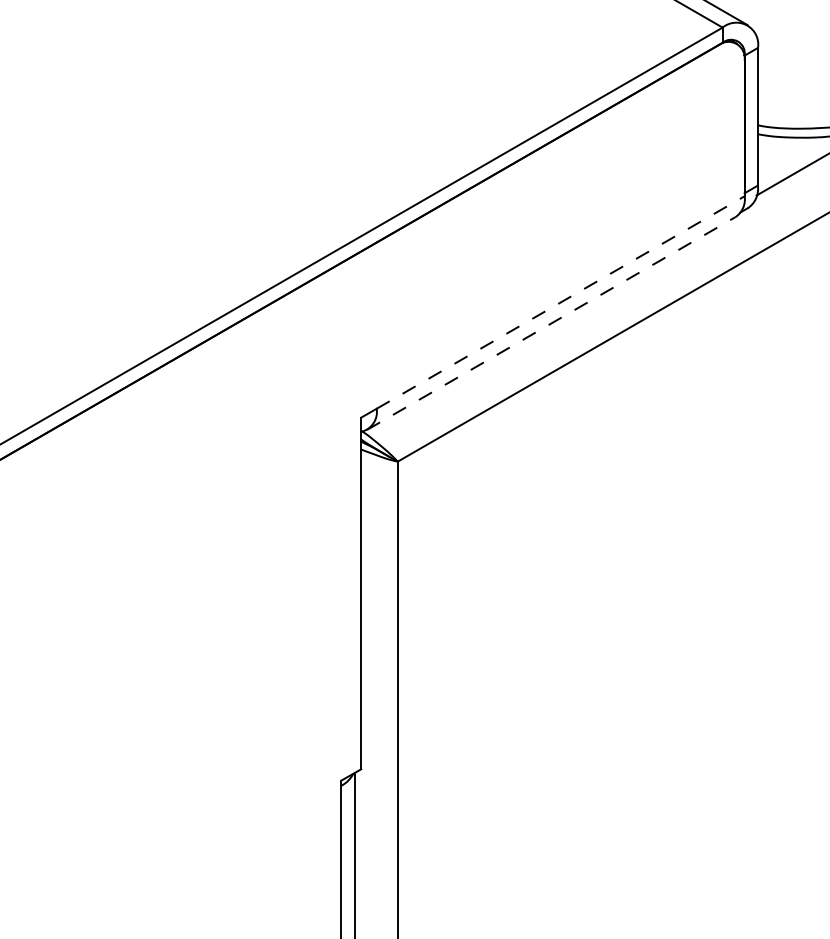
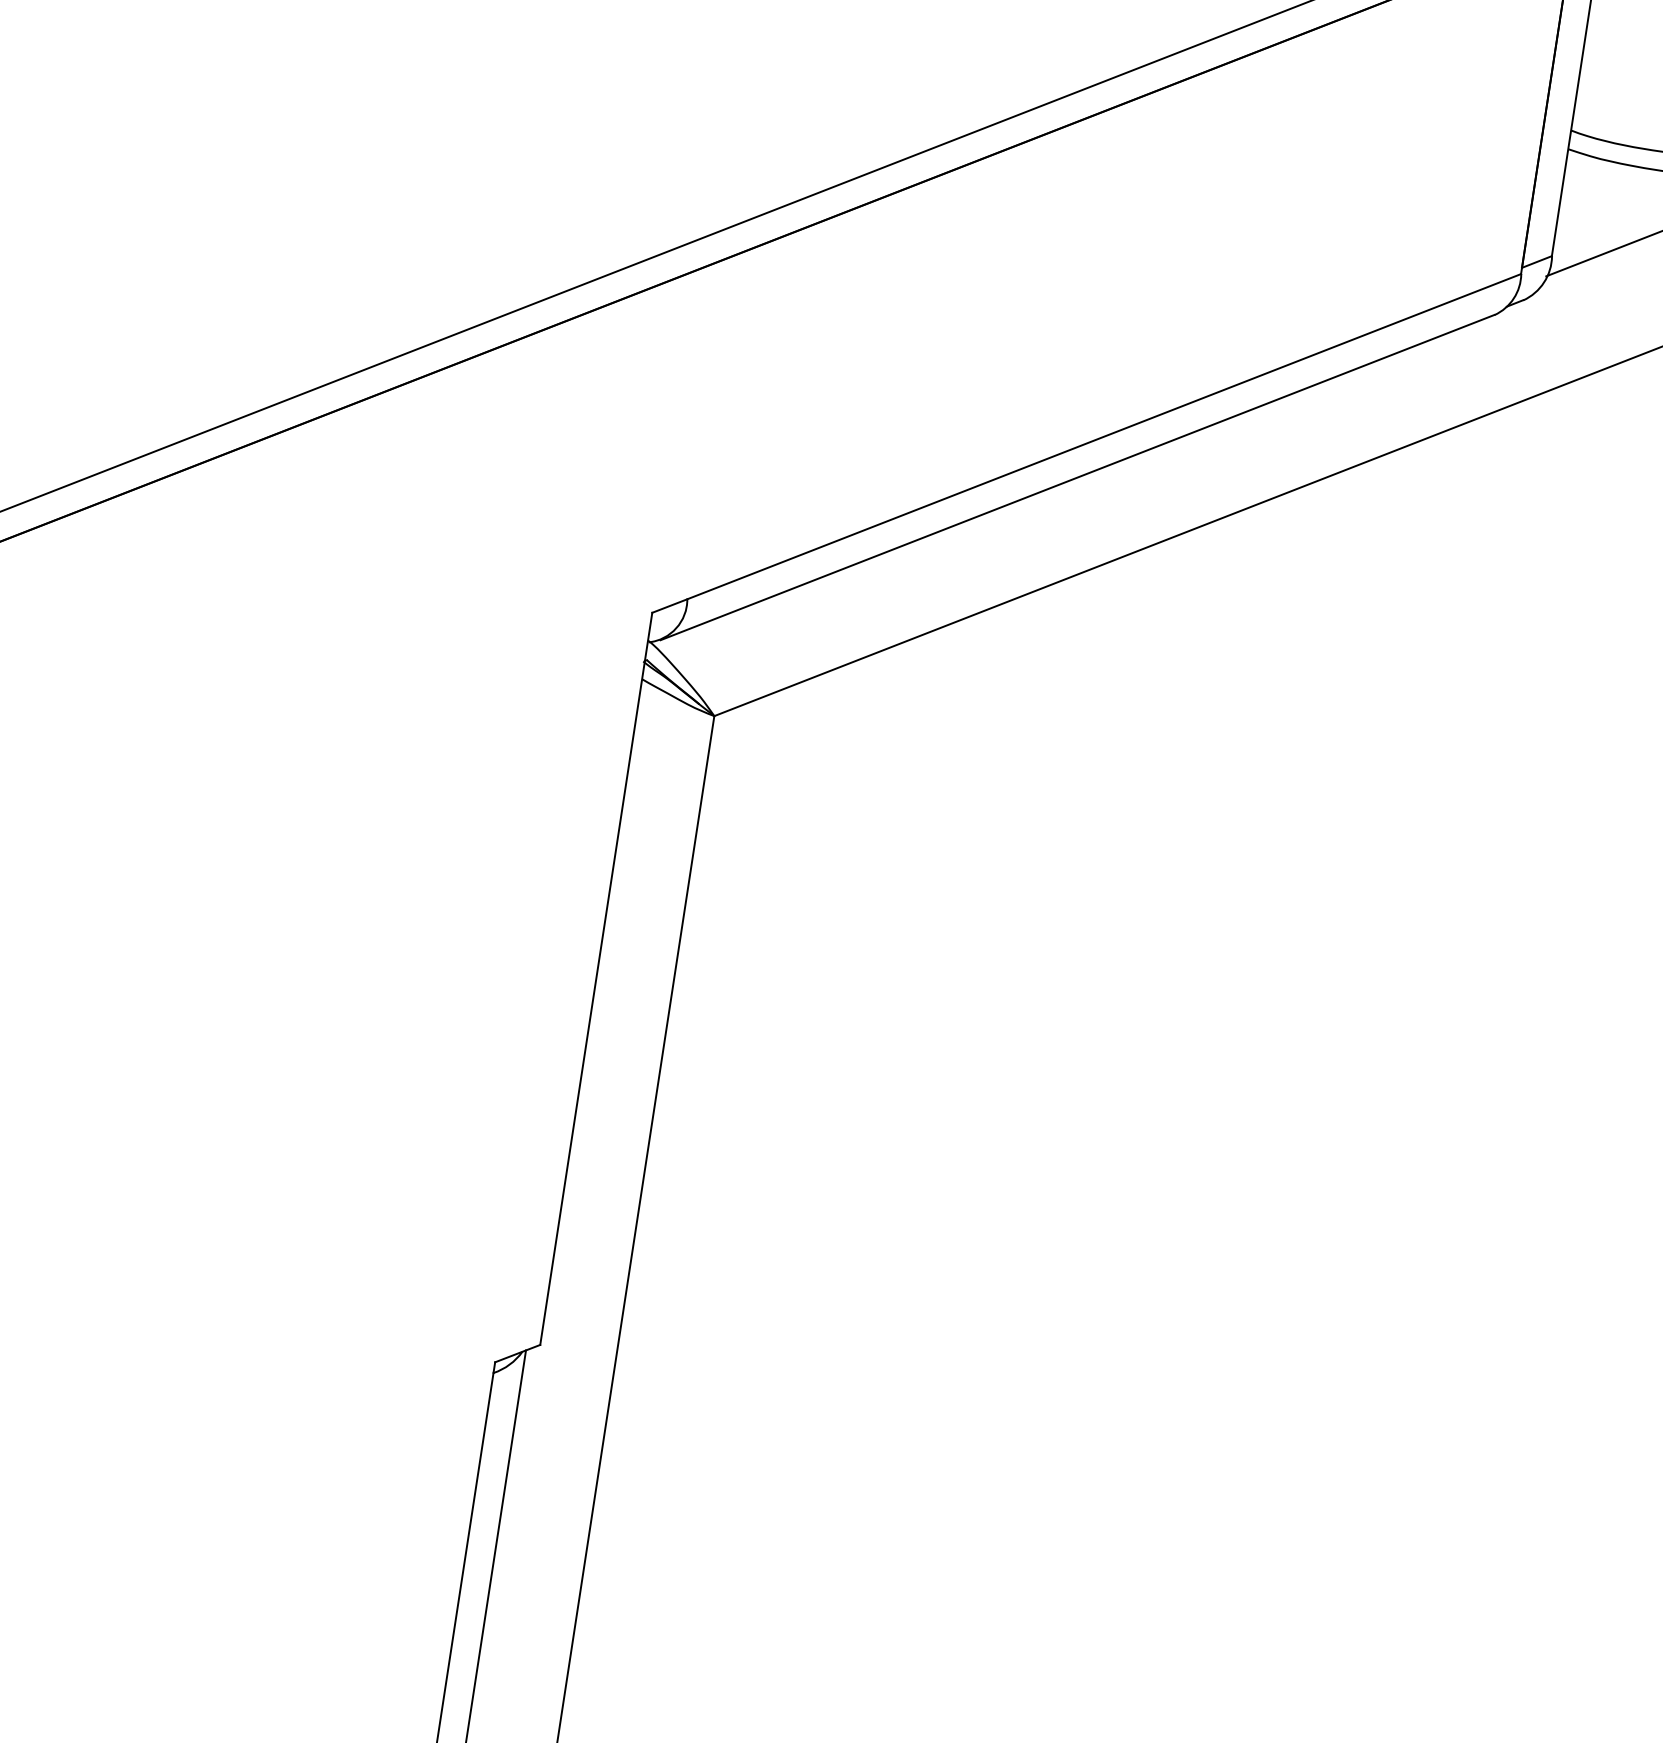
line: (561, 302) -> (1105, 436), dashed -> solid
line: (551, 323) -> (1078, 477), dashed -> solid

